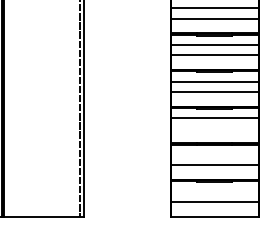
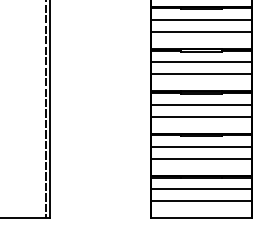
line: (214, 128) -> (201, 116), added
line: (214, 154) -> (201, 146), added
line: (214, 191) -> (201, 189), added

